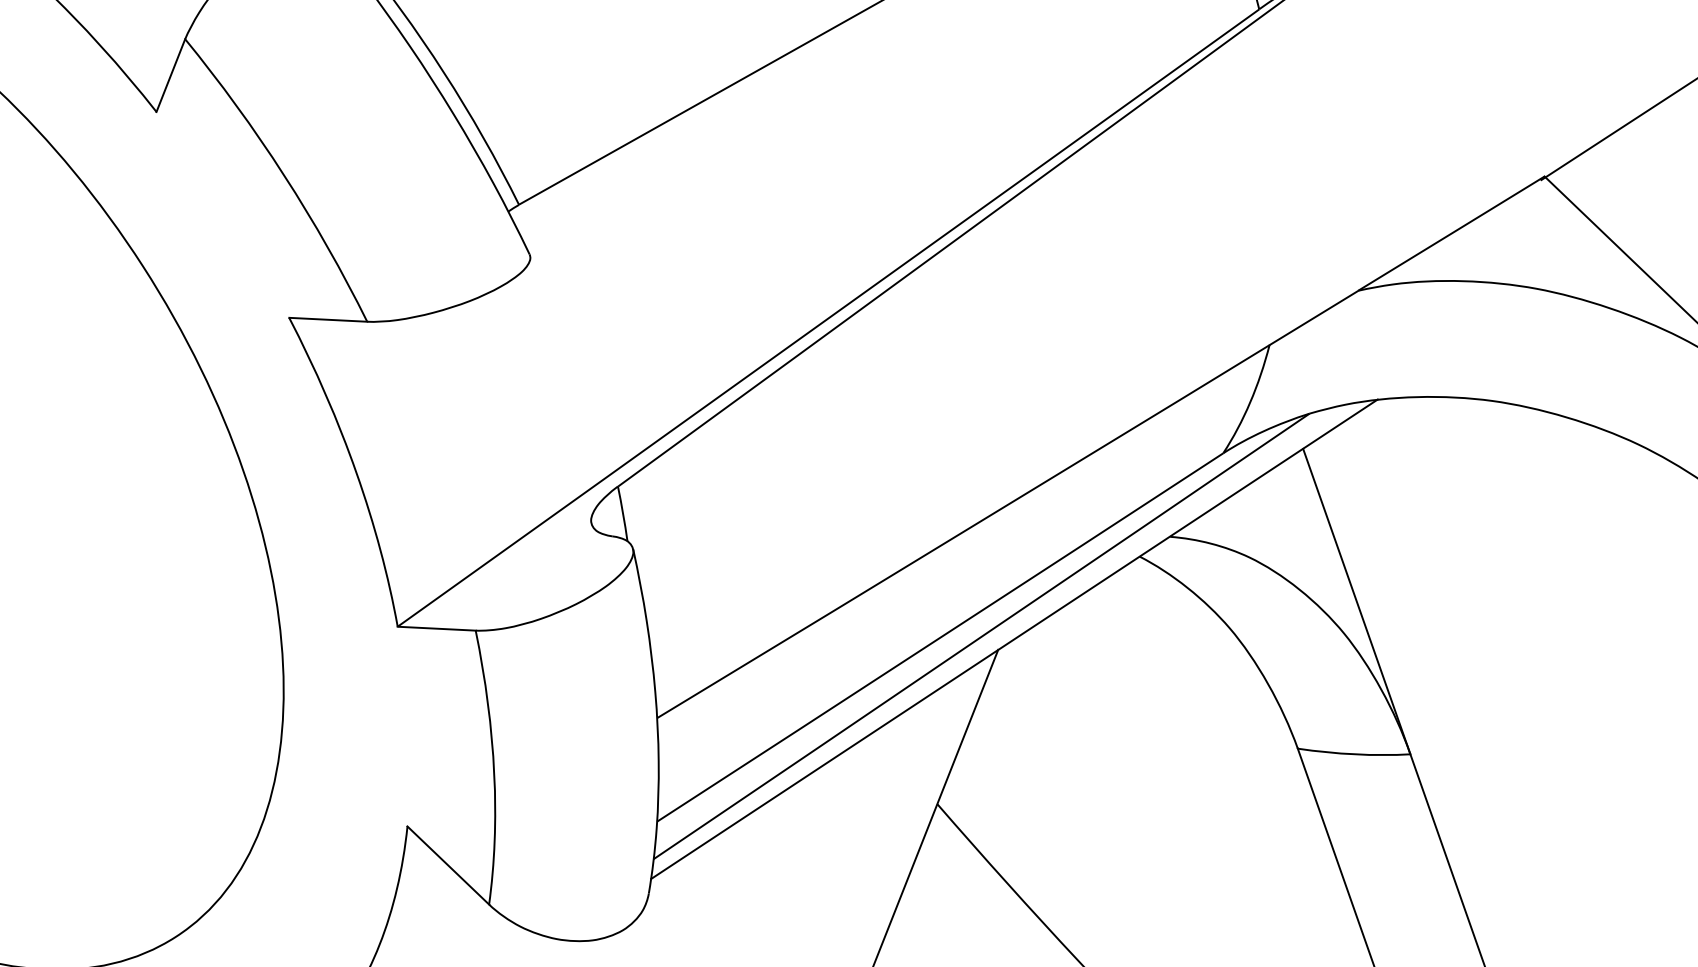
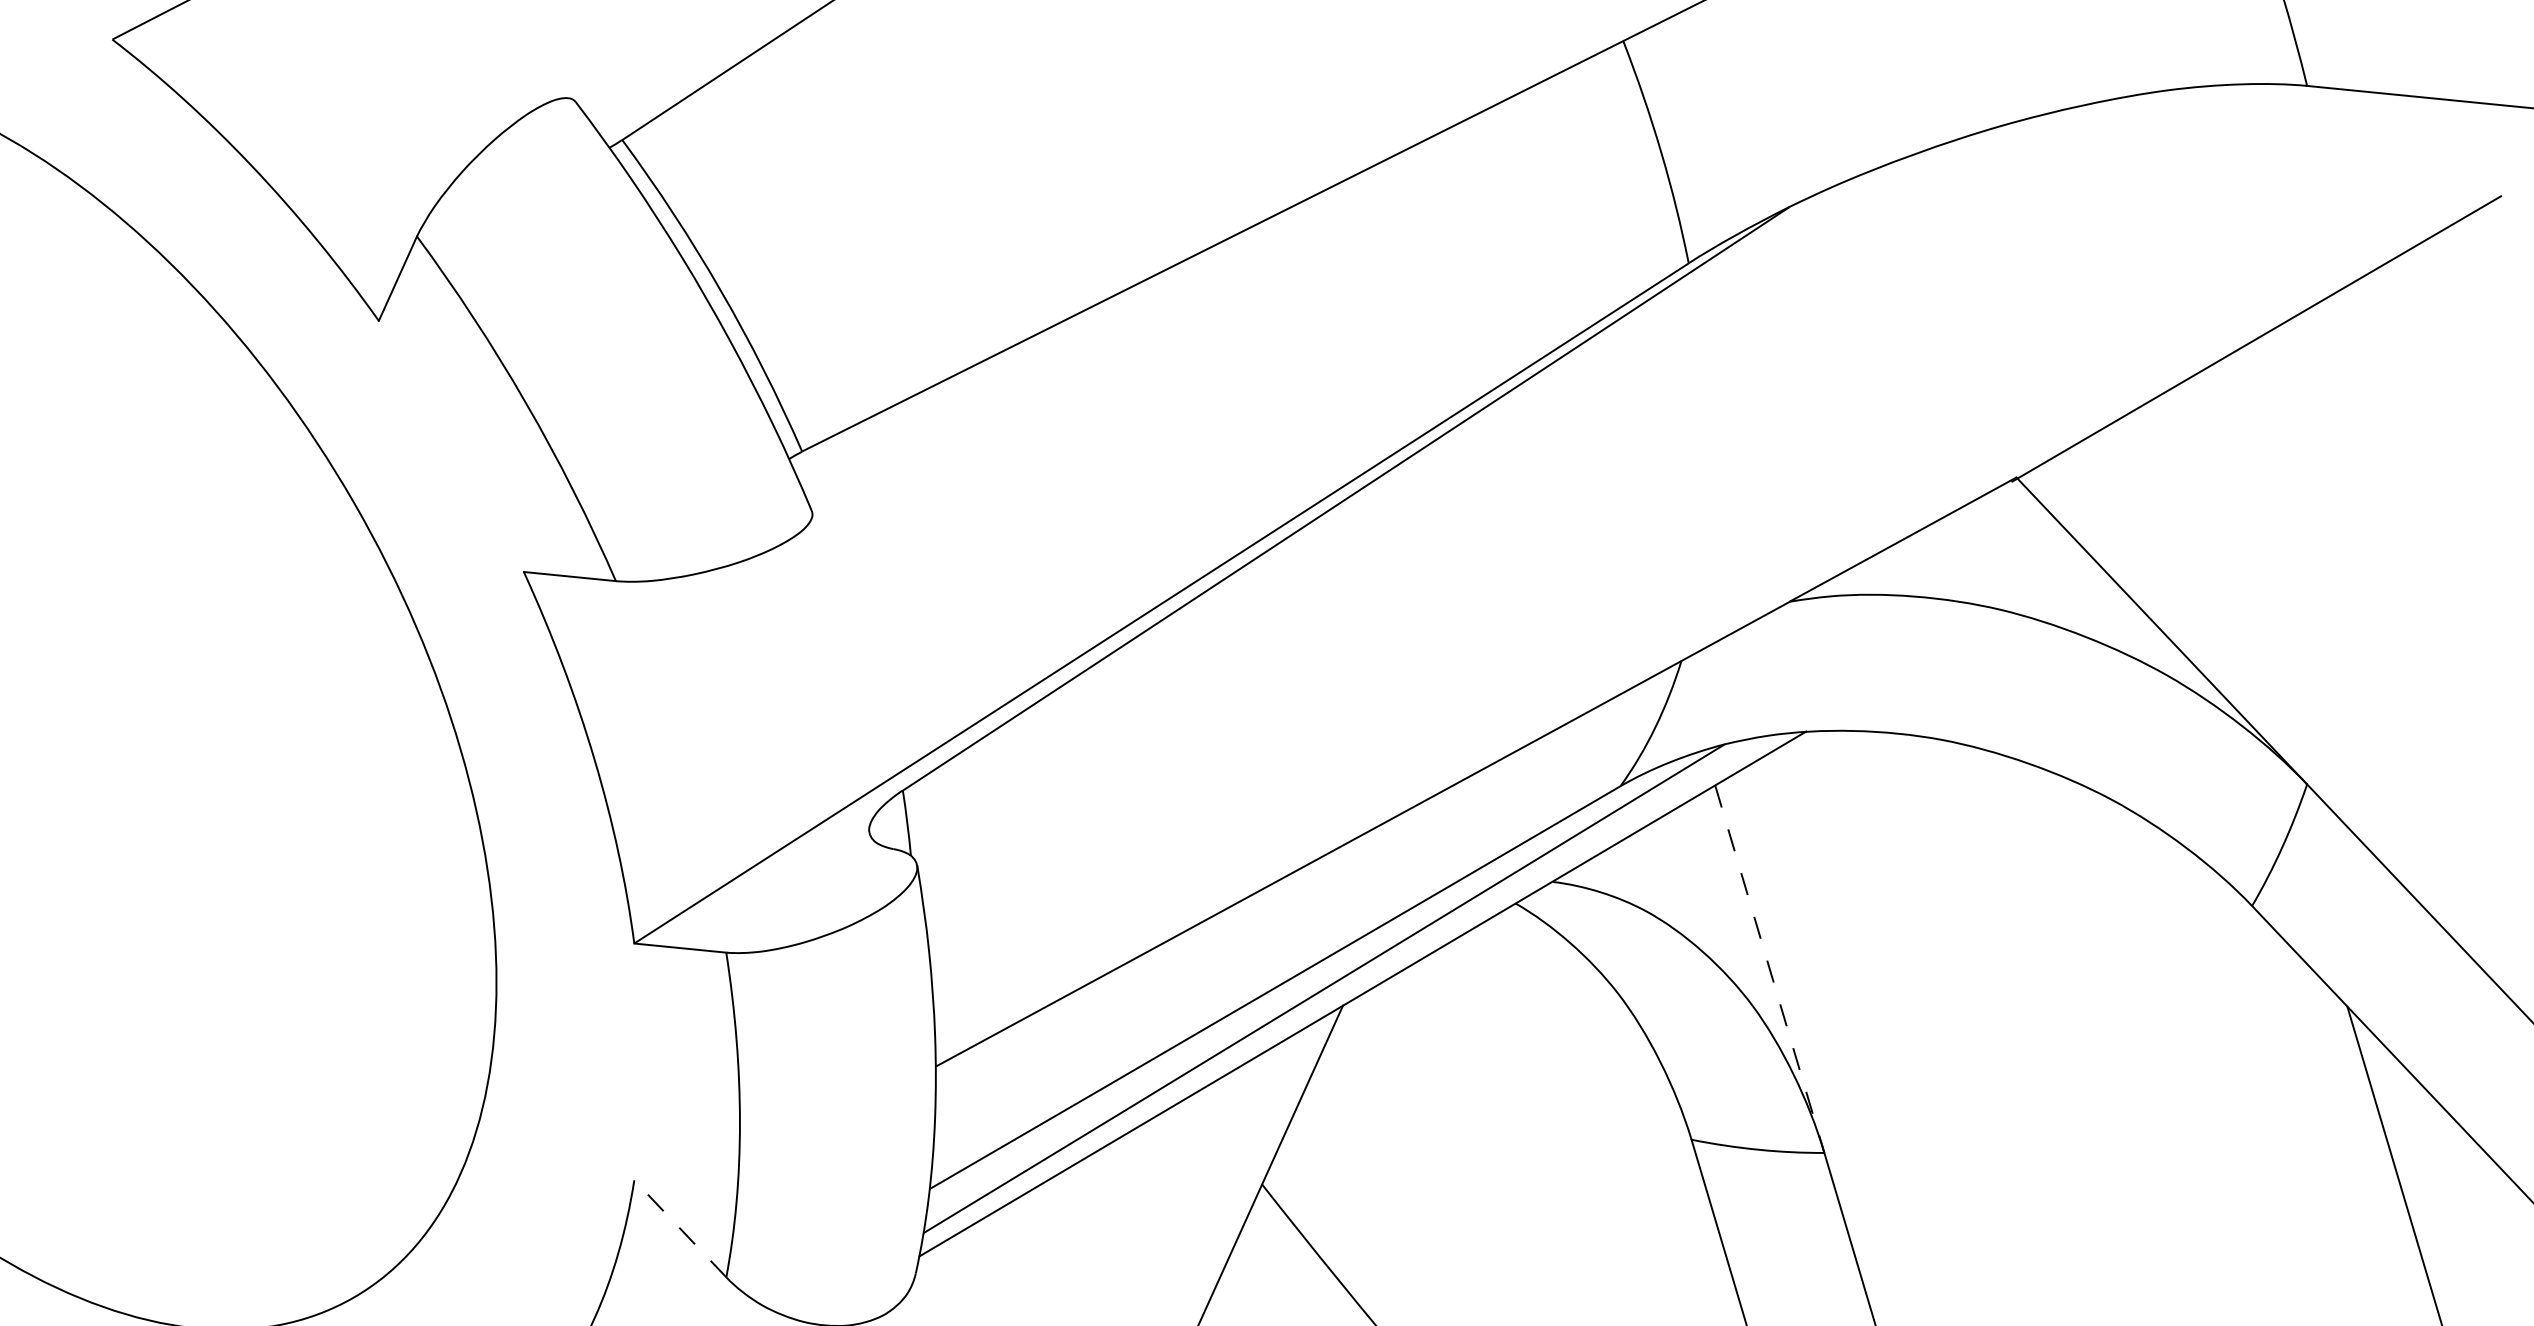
line: (1356, 601) -> (1769, 969), solid -> dashed
line: (448, 865) -> (680, 1228), solid -> dashed

